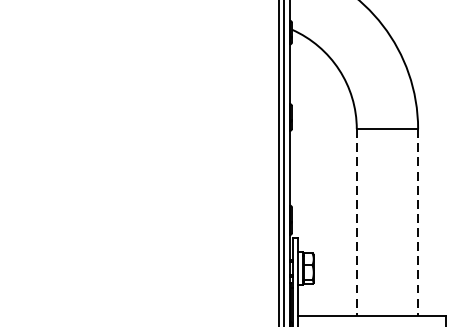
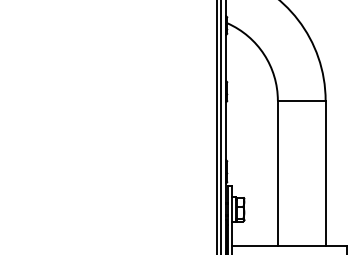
line: (356, 222) -> (277, 173), dashed -> solid
line: (417, 222) -> (325, 173), dashed -> solid

